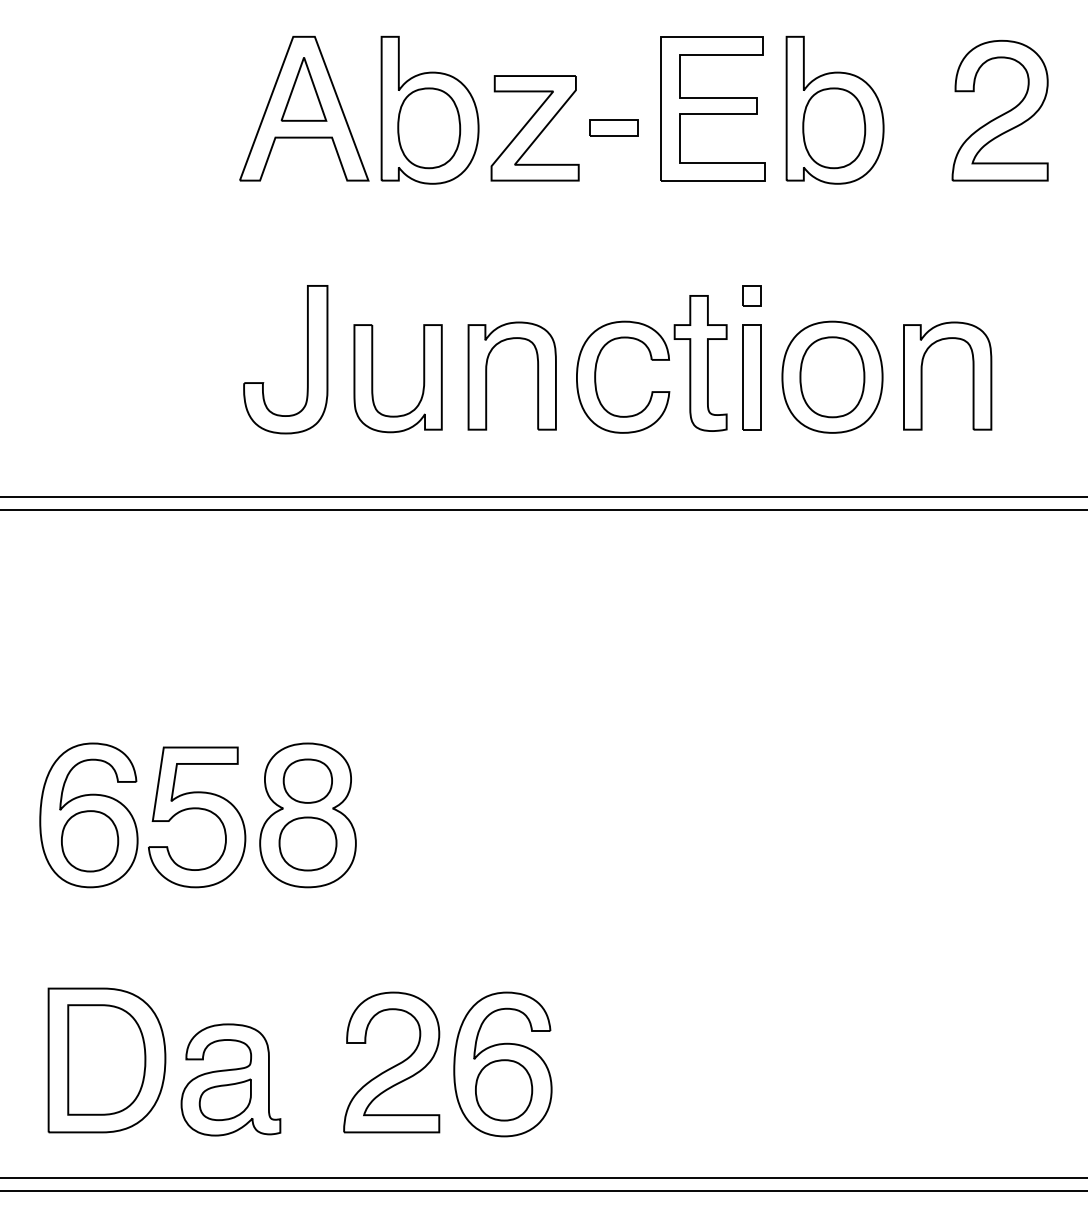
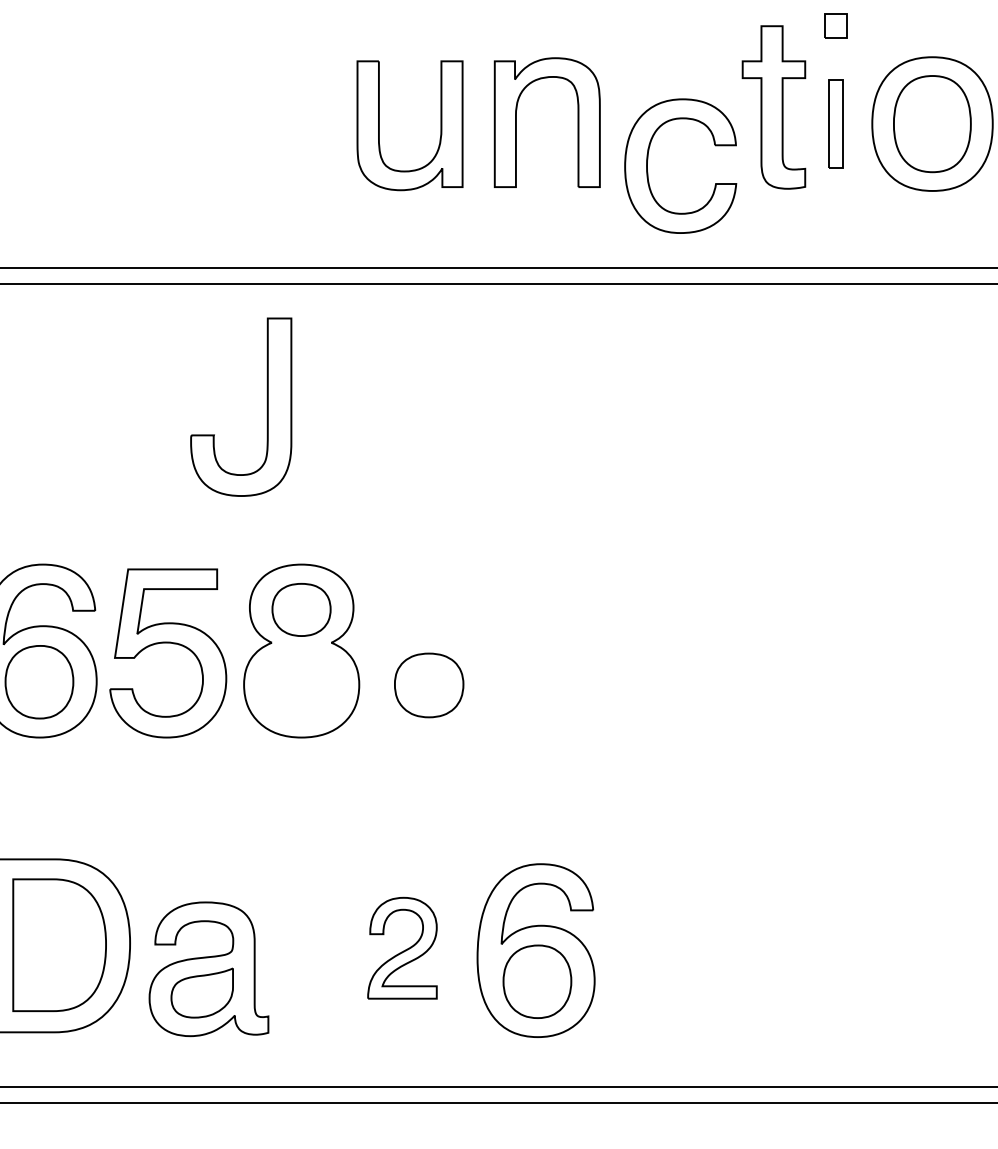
part: (307, 359) -> (267, 407), moved
part: (596, 375) -> (648, 164), moved
part: (751, 377) -> (835, 124), size x0.7
part: (307, 843) -> (428, 684), moved
part: (391, 1062) -> (402, 948), size x0.6

